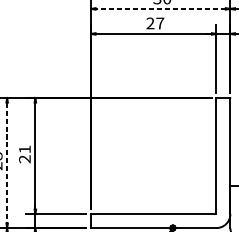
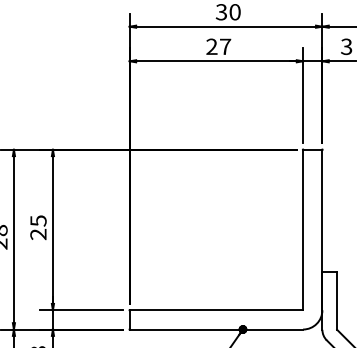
line: (160, 8) -> (226, 26), dashed -> solid
text: (24, 149) -> (38, 220), 21 -> 25
line: (6, 163) -> (13, 240), dashed -> solid

